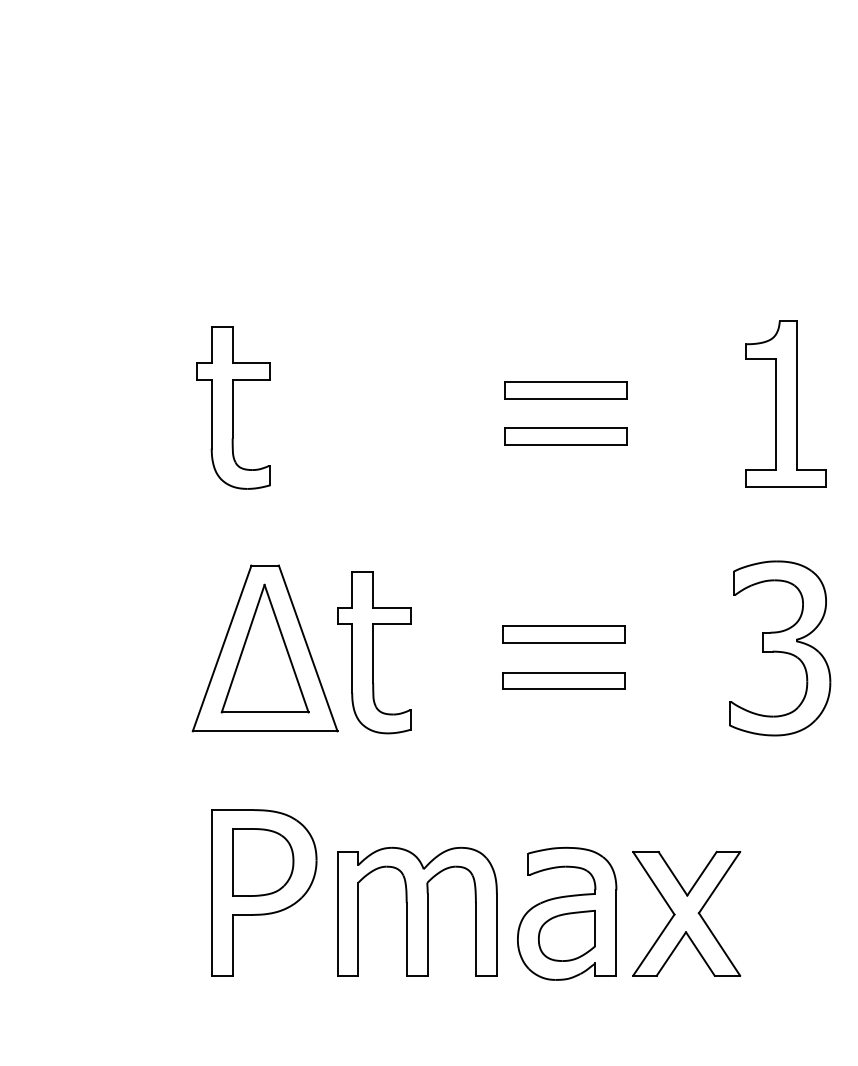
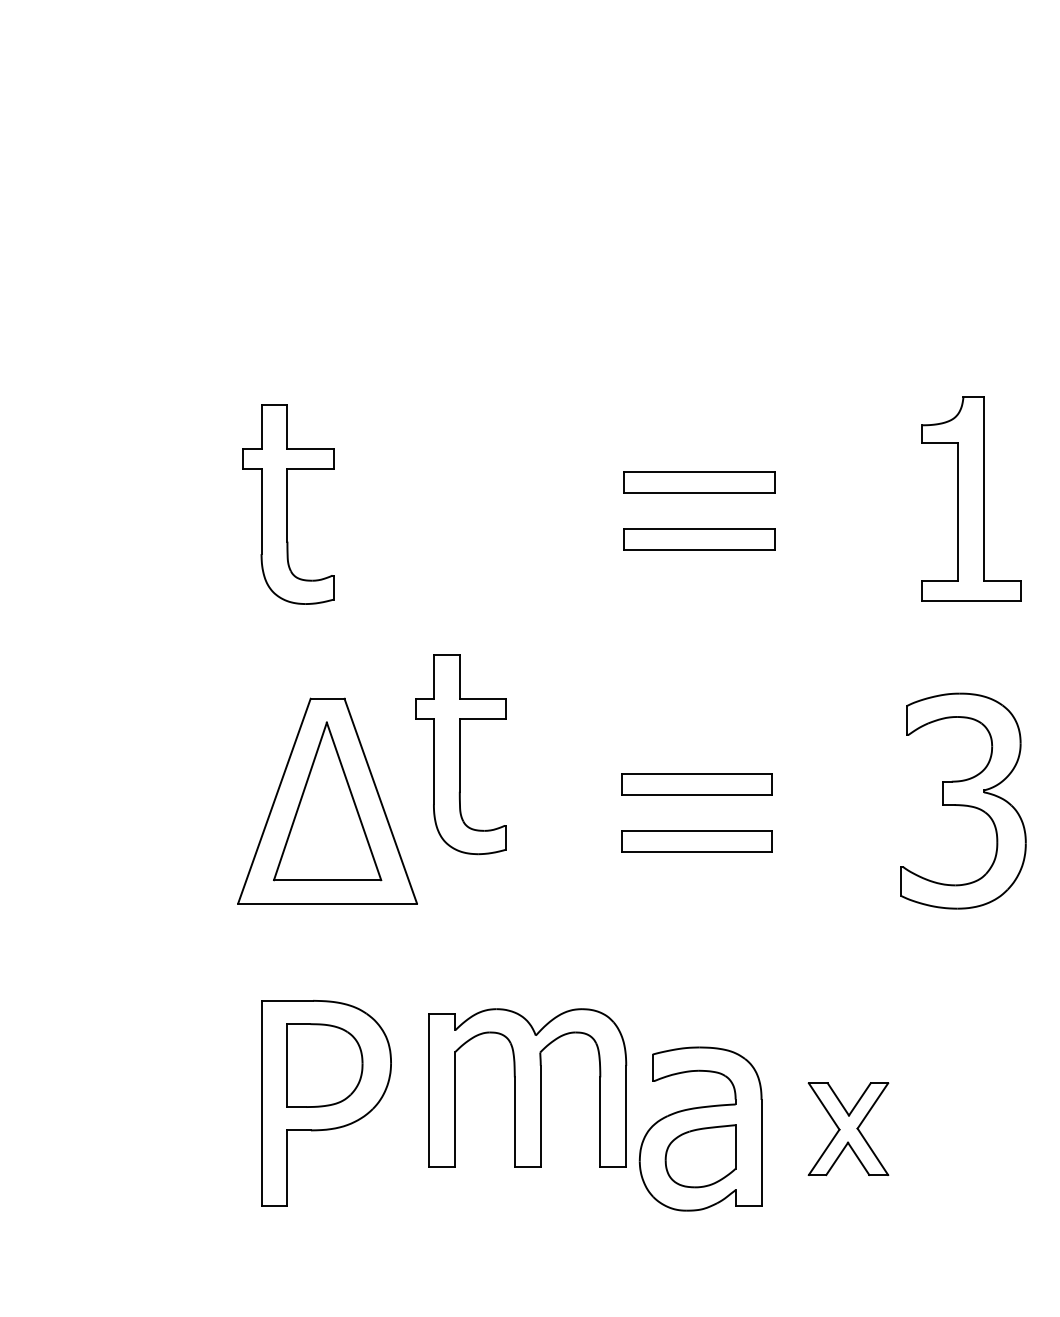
part: (374, 652) -> (461, 754), moved
part: (417, 911) -> (528, 1087), moved
part: (686, 913) -> (848, 1128), size x0.6

